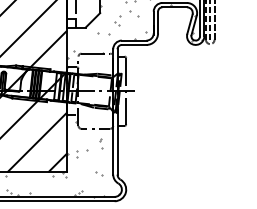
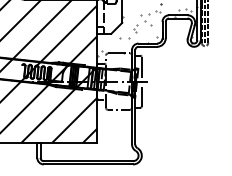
hatch: (61, 158) -> (93, 132), removed

